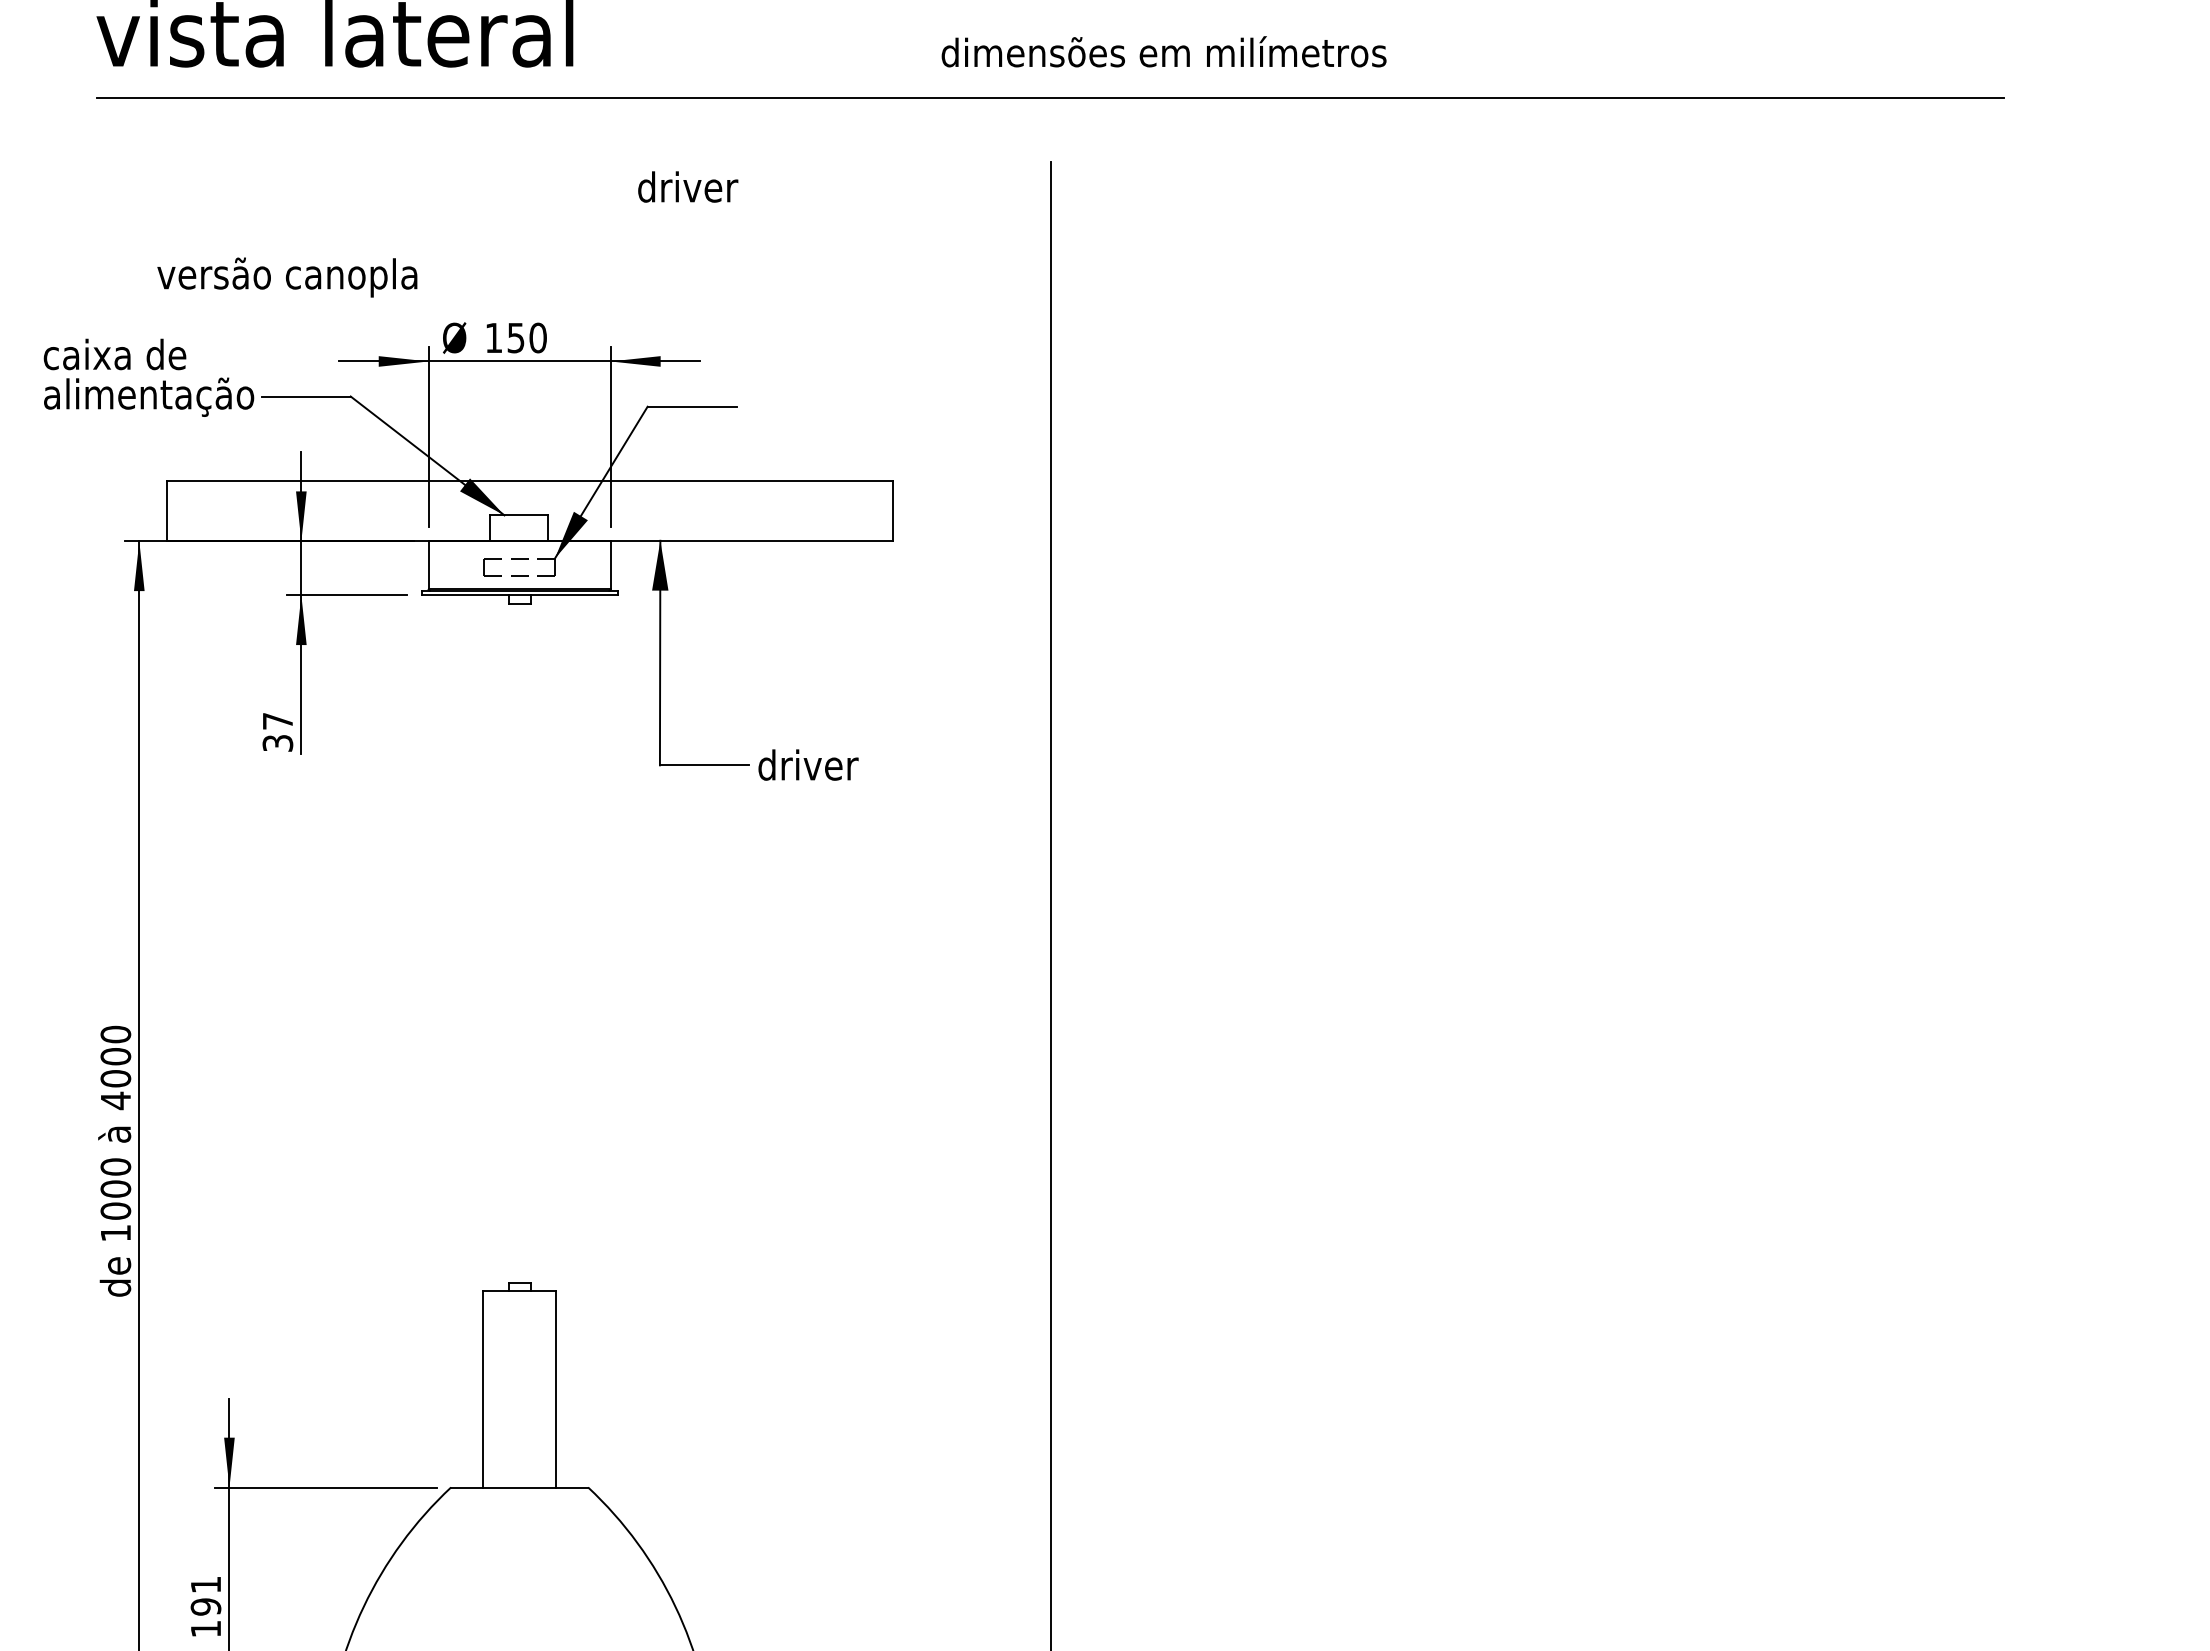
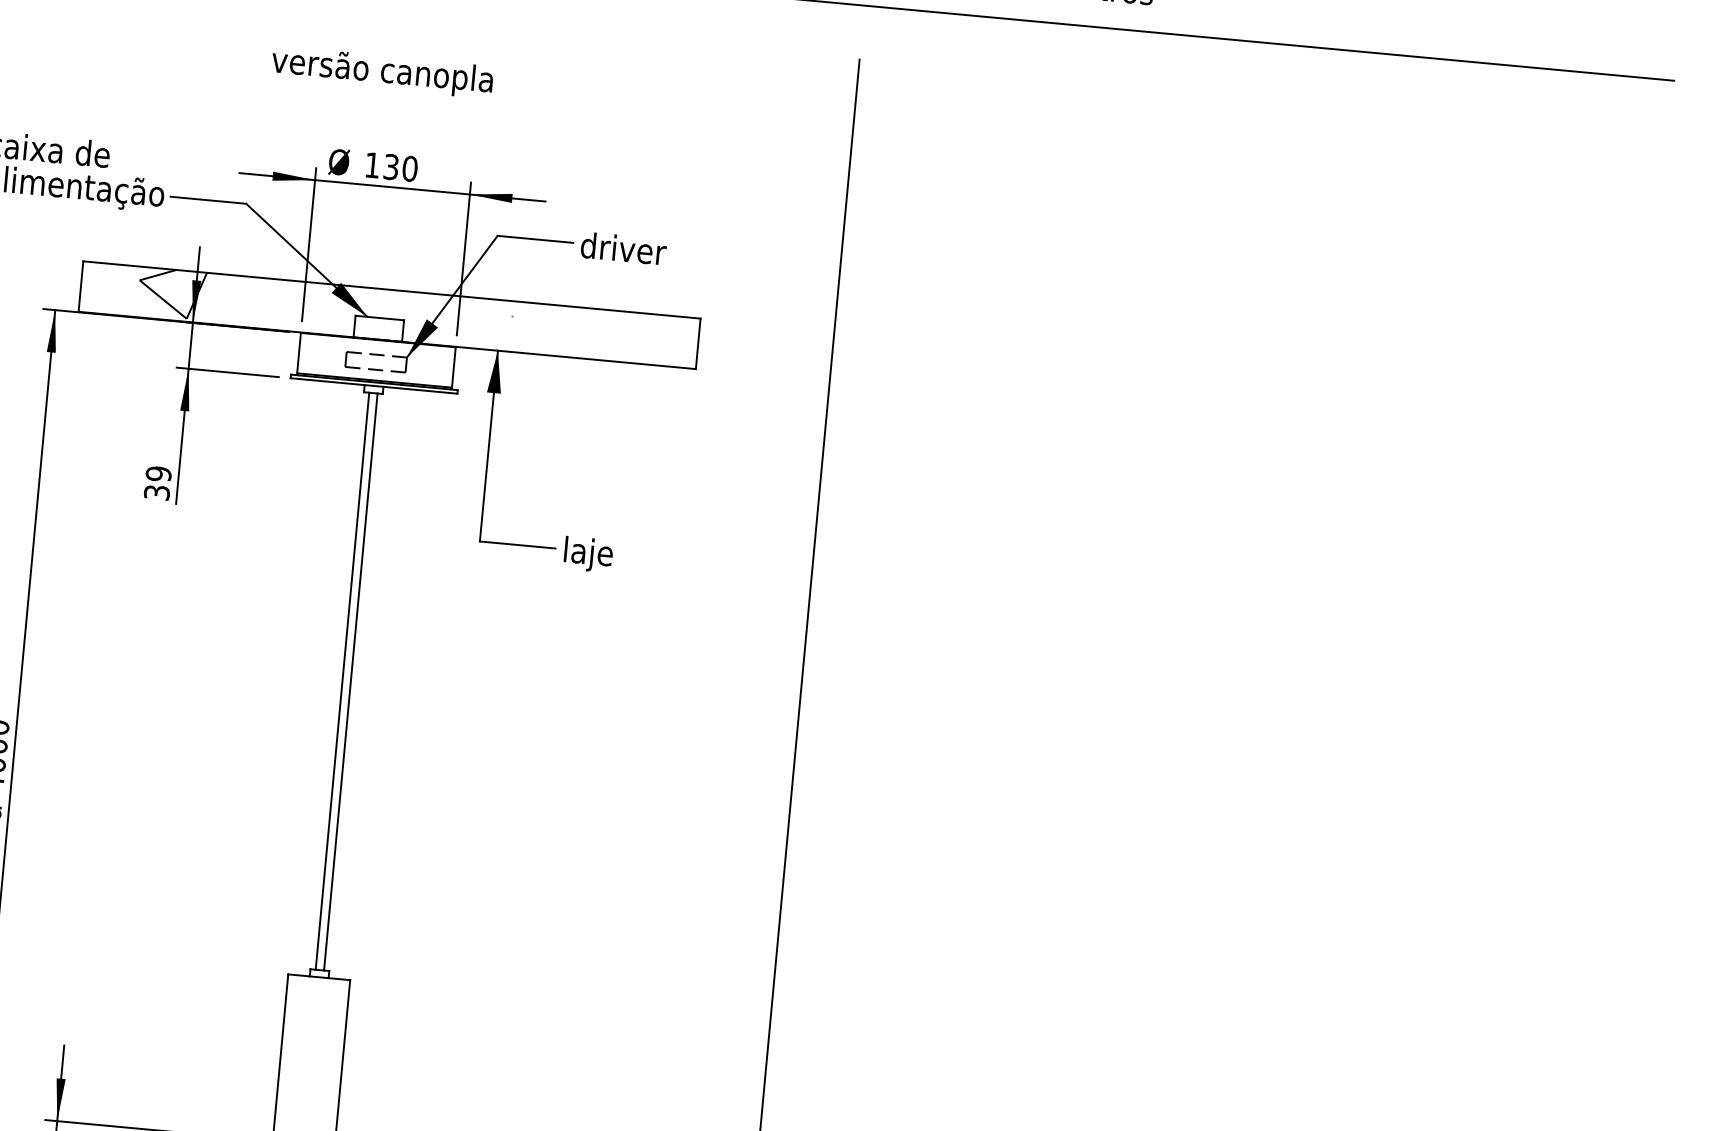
text: (688, 186) -> (624, 248), moved
text: (287, 277) -> (382, 72), moved
text: (516, 337) -> (391, 166), 150 -> 130
hatch: (453, 509) -> (324, 307), added
text: (277, 721) -> (158, 474), 37 -> 39
text: (808, 768) -> (605, 555), driver -> laje
line: (514, 942) -> (342, 680), added
line: (524, 942) -> (350, 681), added

